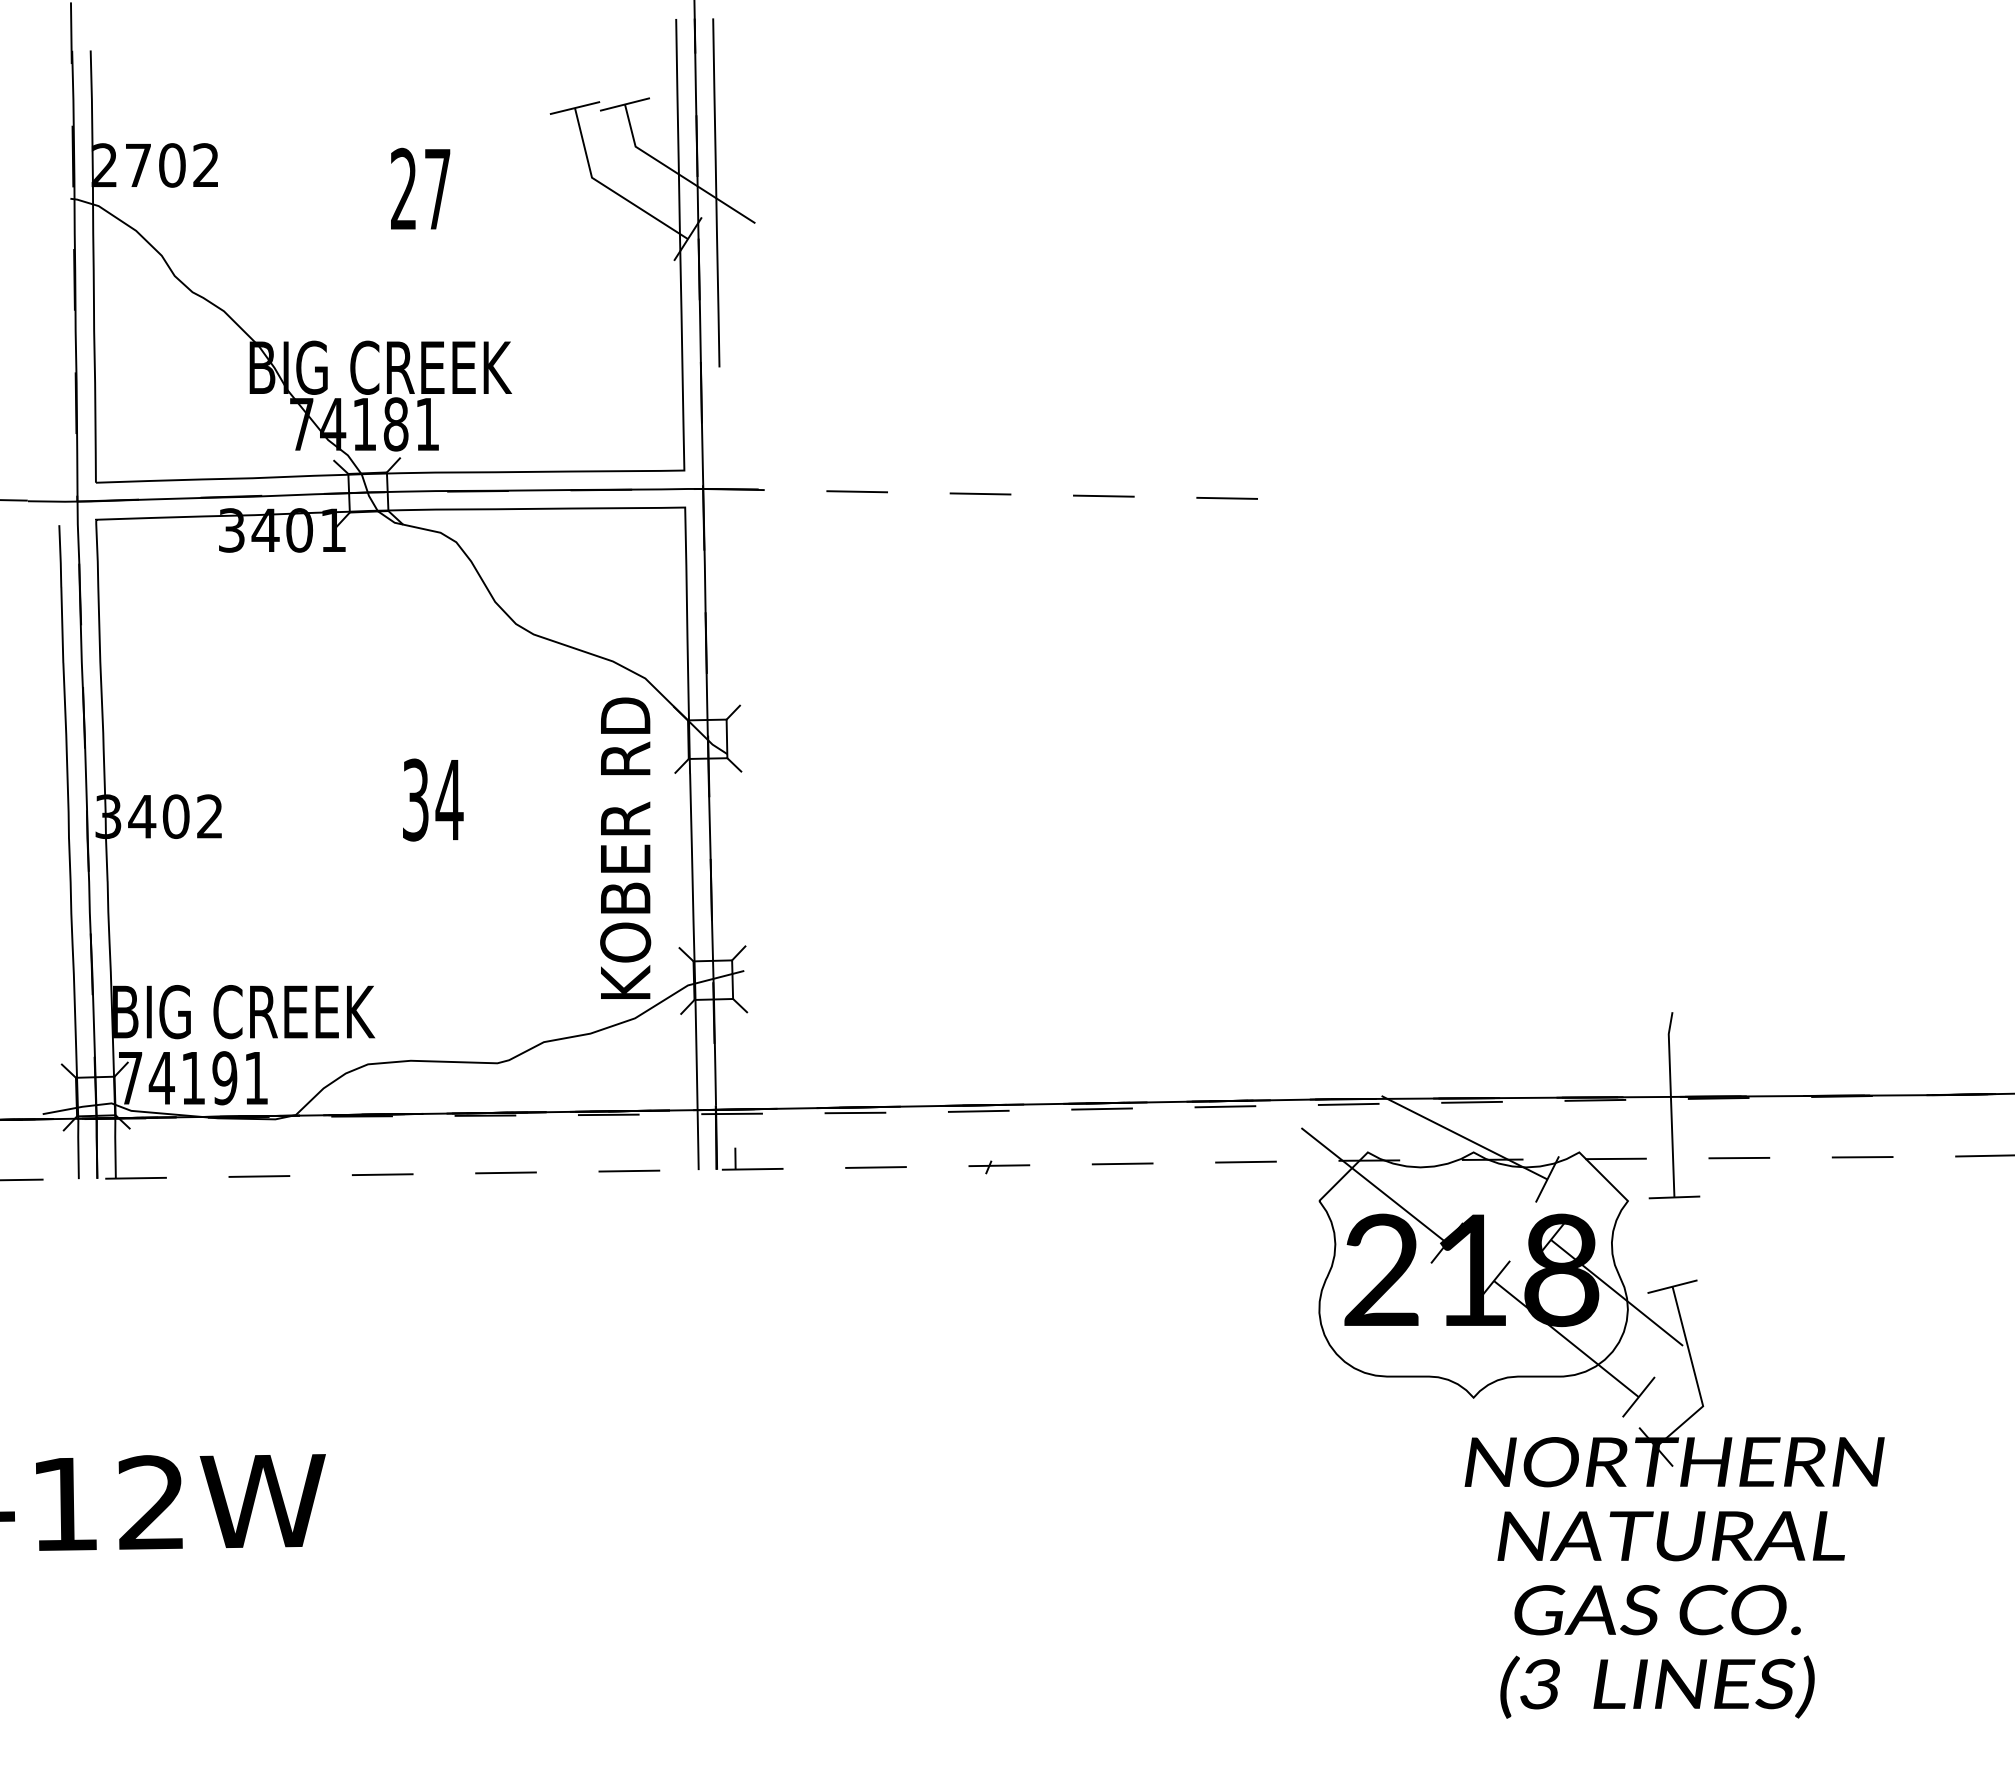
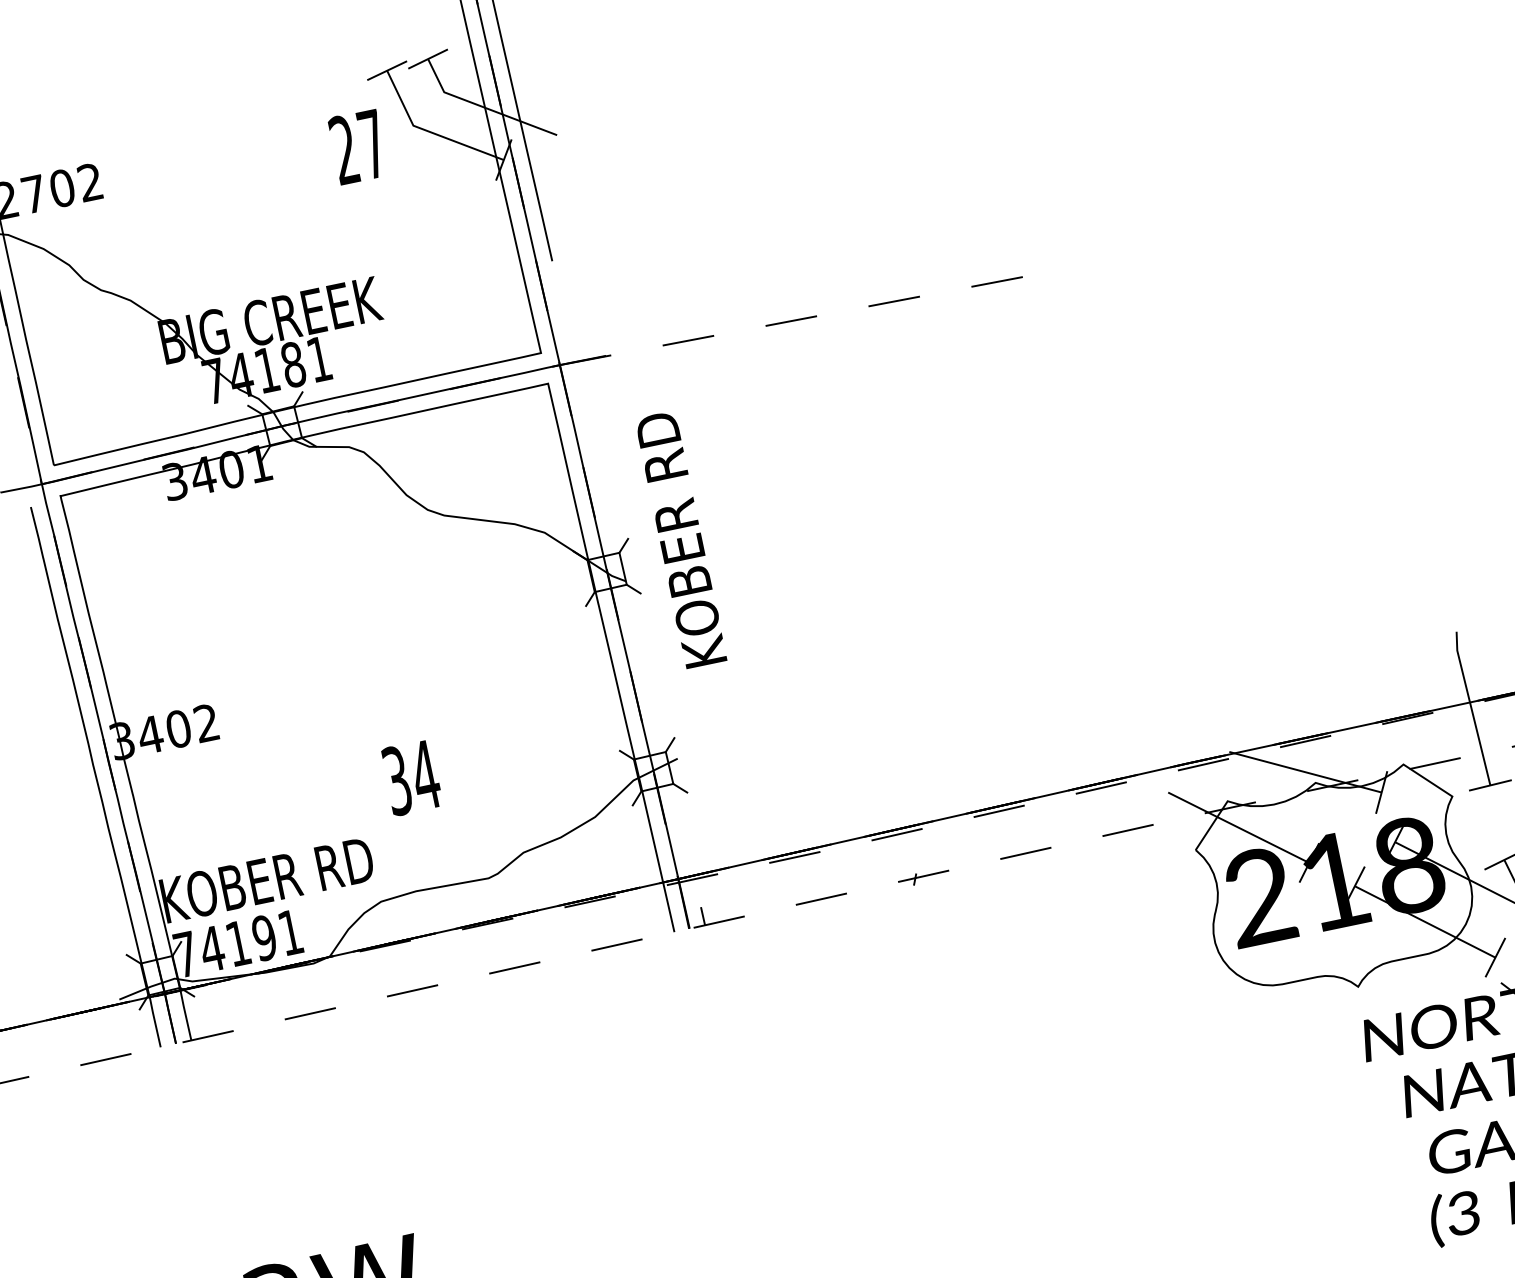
text: (420, 188) -> (358, 146), moved
text: (433, 799) -> (412, 777), moved
text: (625, 847) -> (680, 539), moved
text: (244, 1012) -> (269, 880), BIG CREEK -> KOBER RD

